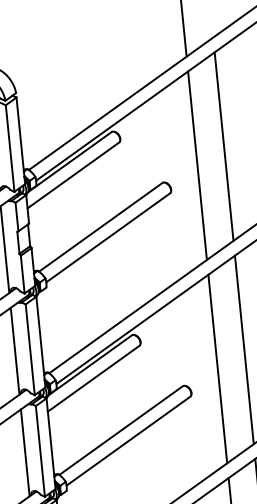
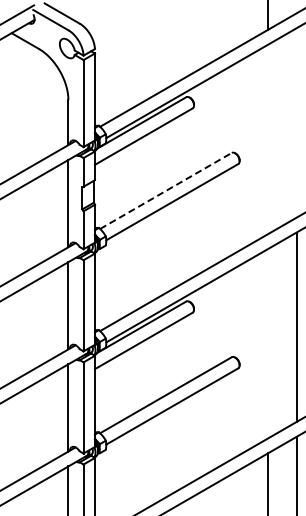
line: (223, 146) -> (296, 122), removed
line: (197, 165) -> (268, 139), removed
line: (101, 226) -> (166, 190), solid -> dashed
line: (217, 368) -> (268, 343), removed

